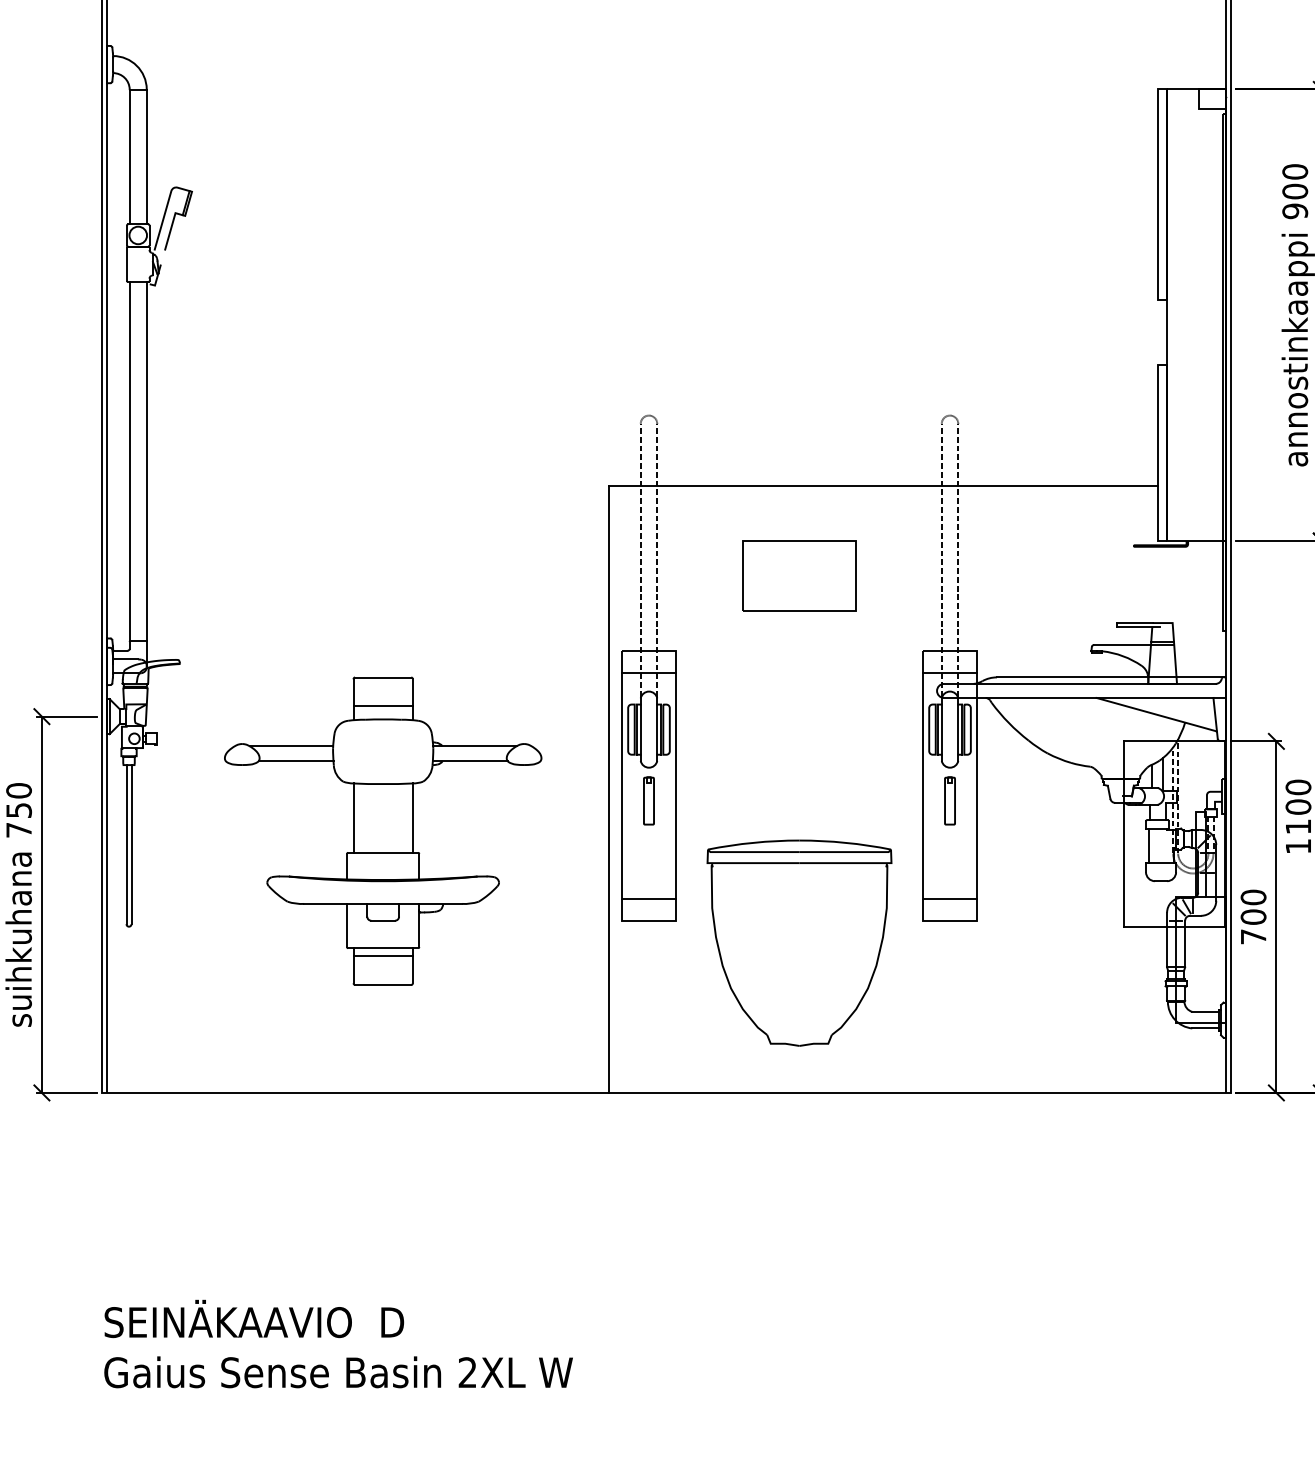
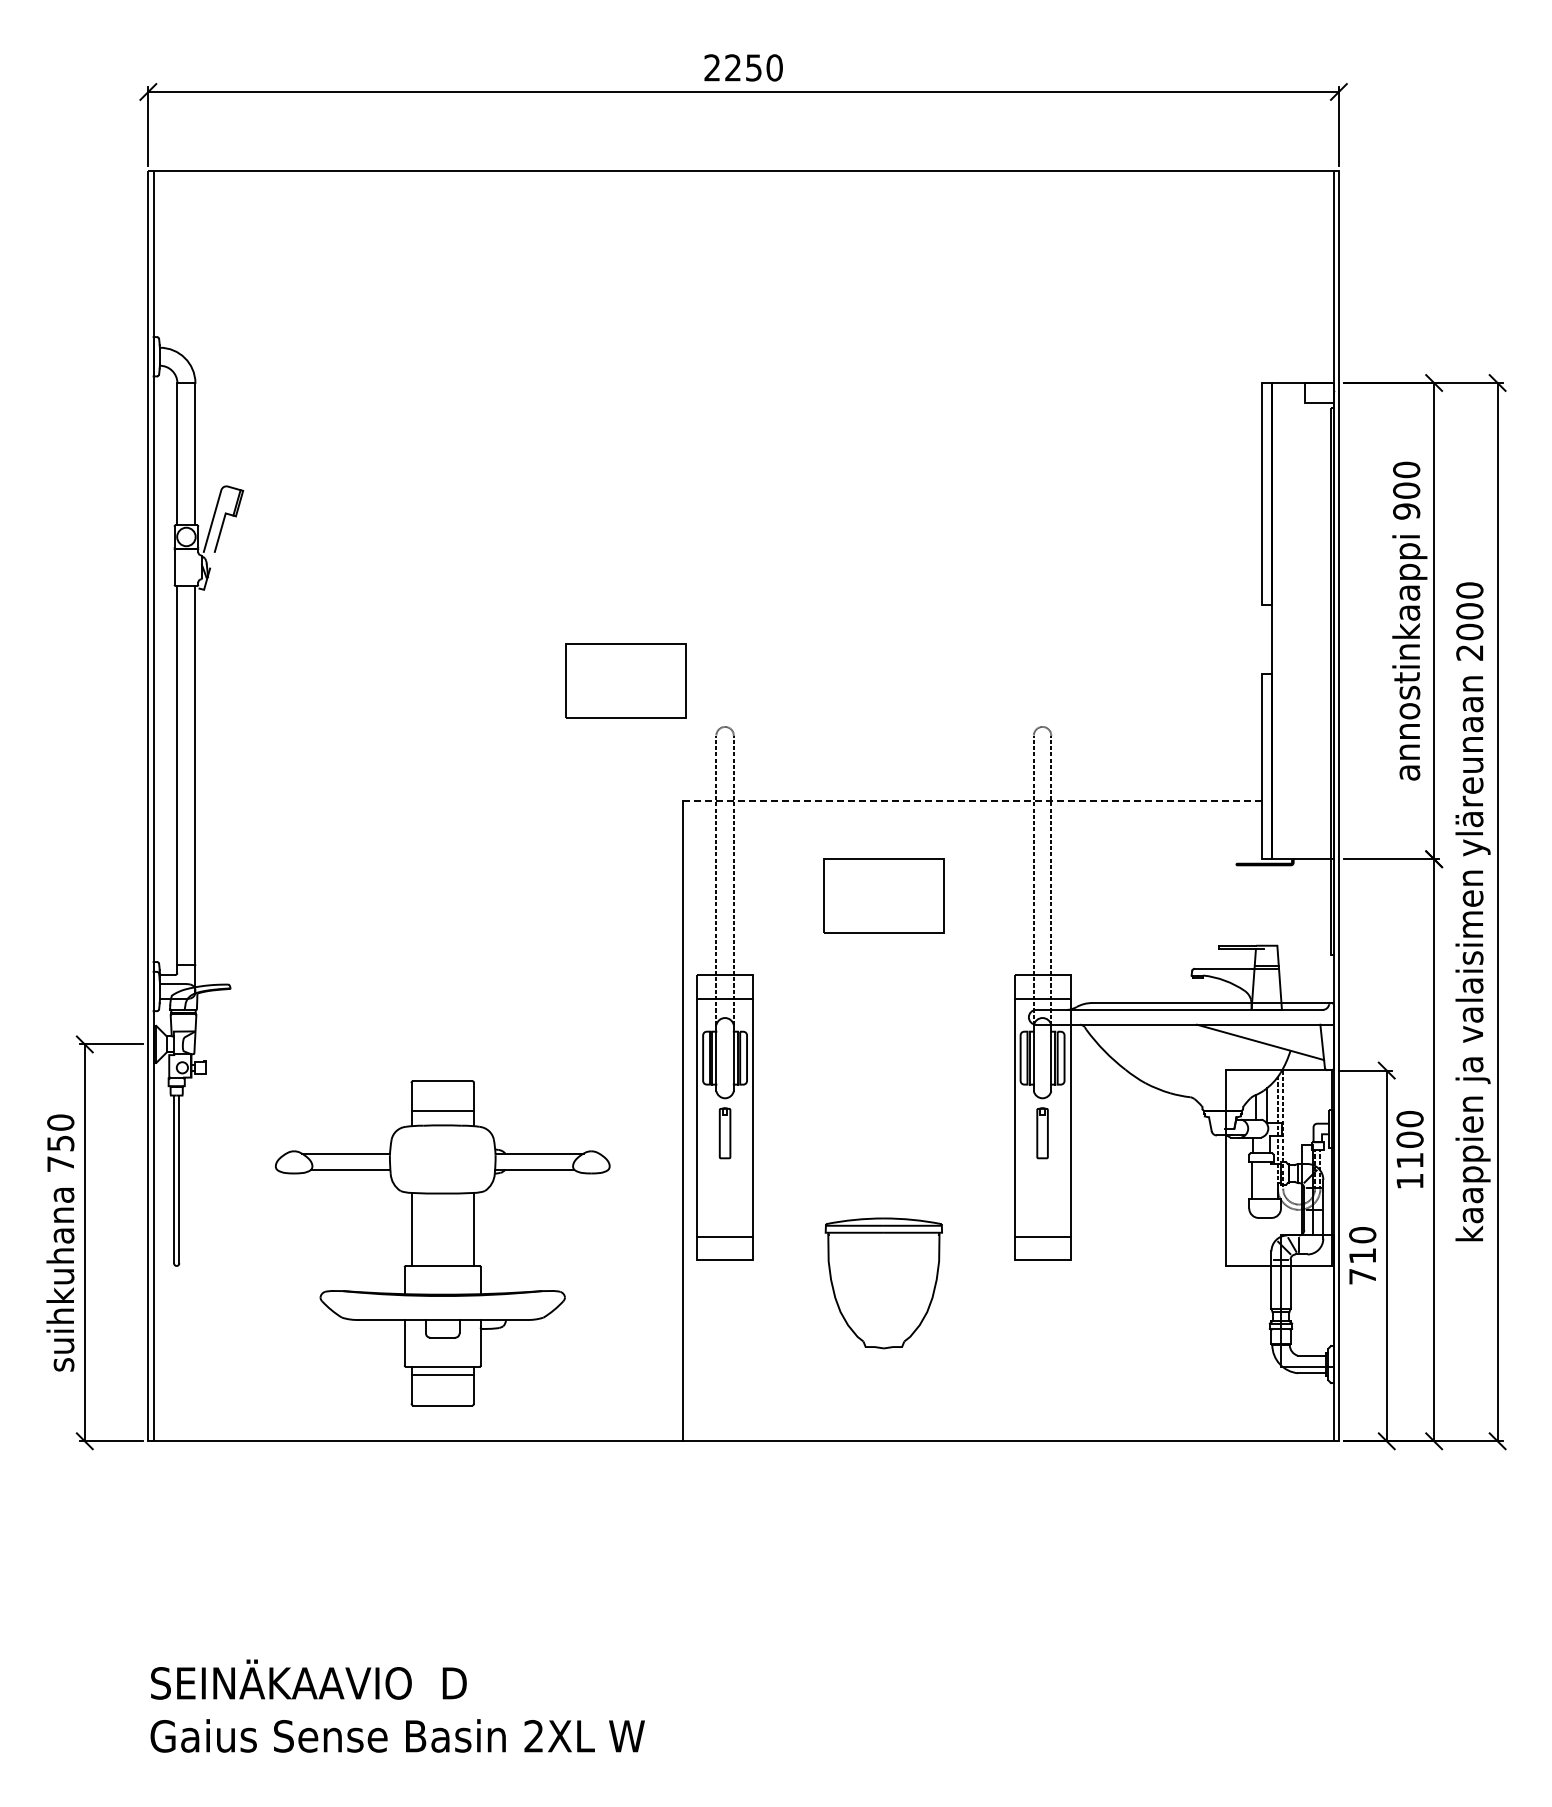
part: (554, 371) -> (625, 680), added
line: (883, 486) -> (972, 801), solid -> dashed
part: (382, 831) -> (442, 1243), moved
text: (1253, 916) -> (1362, 1255), 700 -> 710
part: (799, 943) -> (883, 1283), size x0.6

